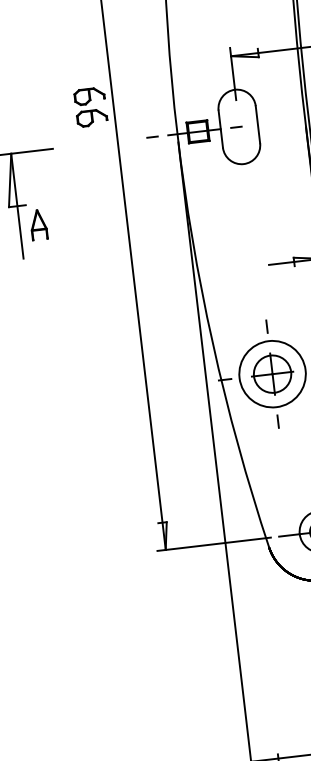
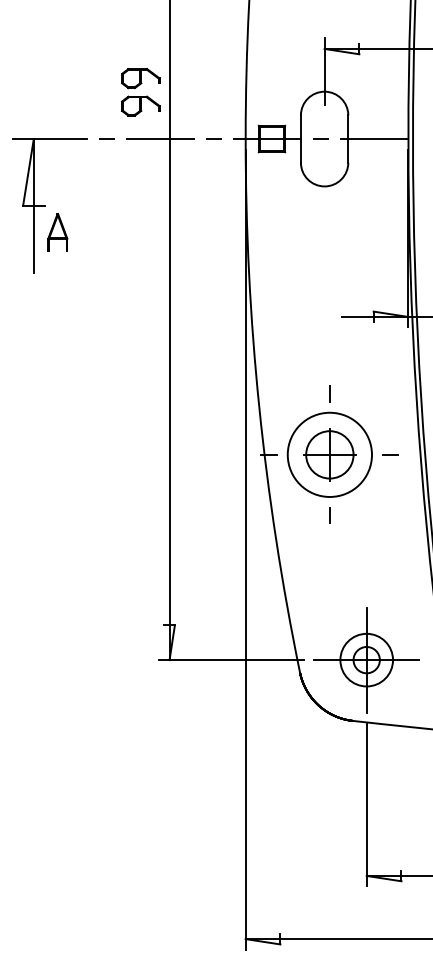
line: (277, 122) -> (373, 139), added
line: (110, 142) -> (160, 139), added
line: (68, 146) -> (106, 138), added

